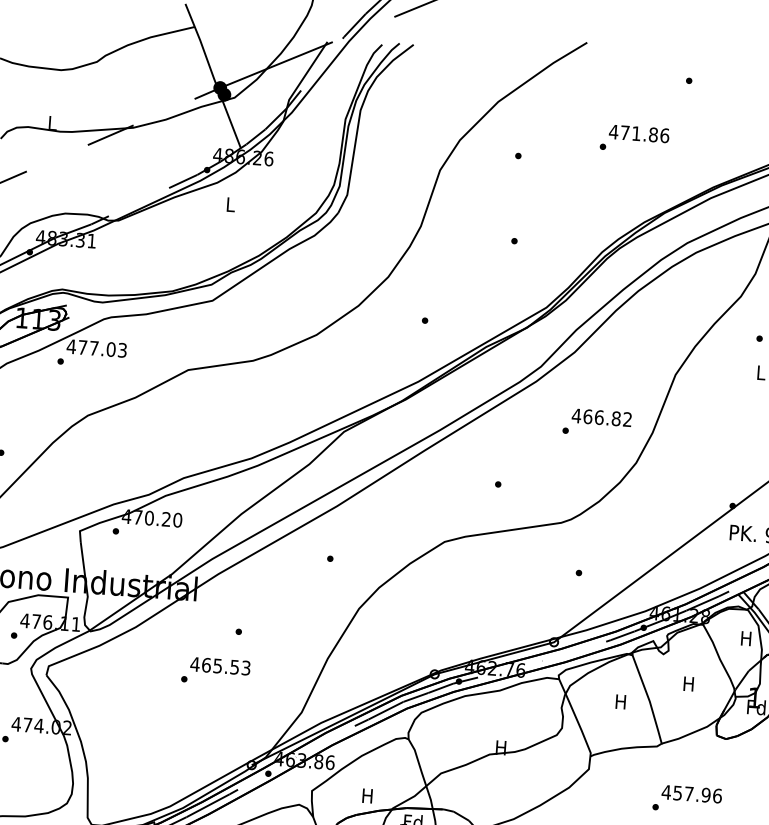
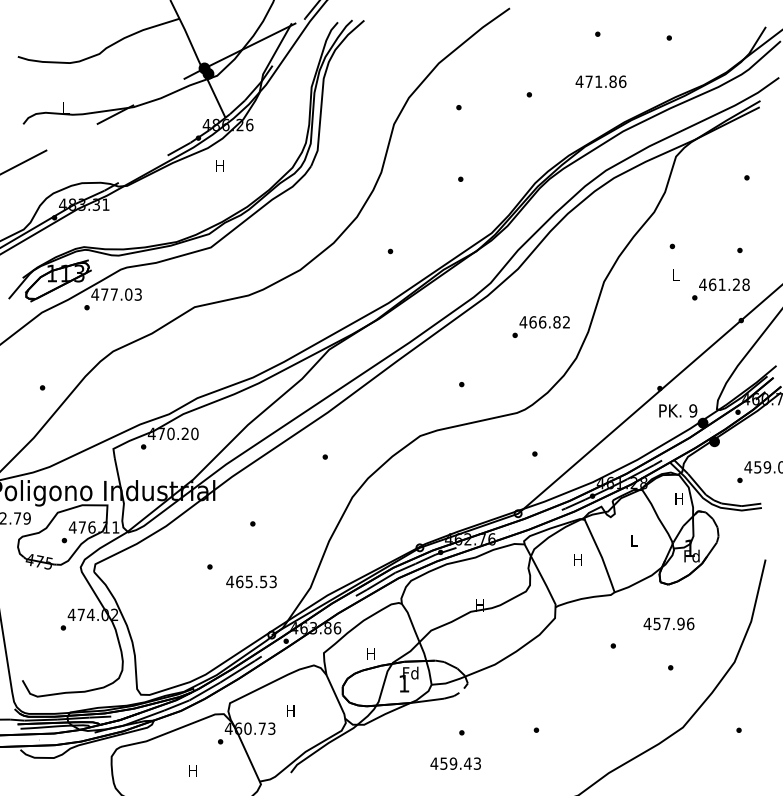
text: (638, 133) -> (600, 81), moved
text: (229, 204) -> (219, 165), L -> H
text: (220, 665) -> (251, 581), moved
text: (688, 683) -> (633, 540), H -> L
text: (691, 793) -> (668, 623), moved

